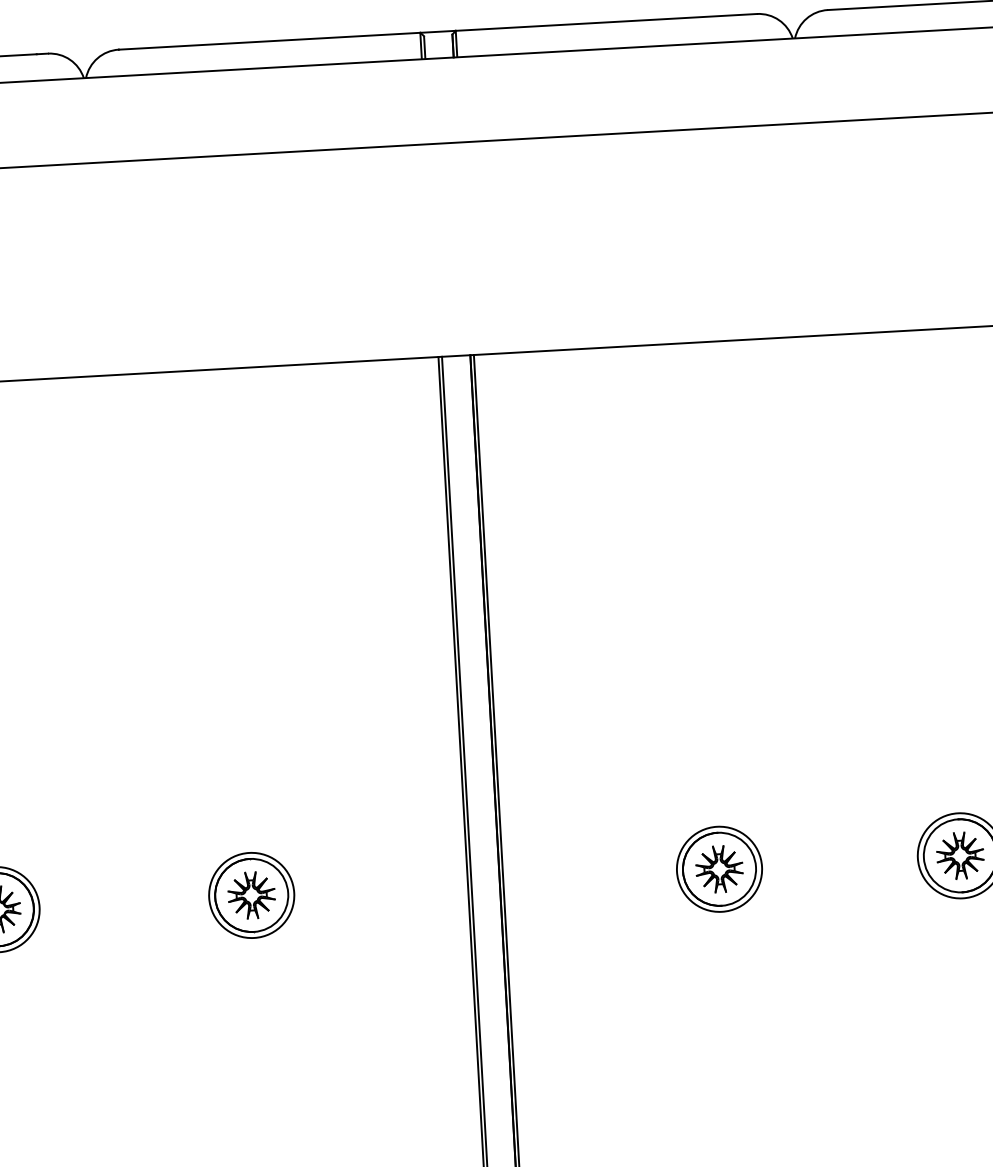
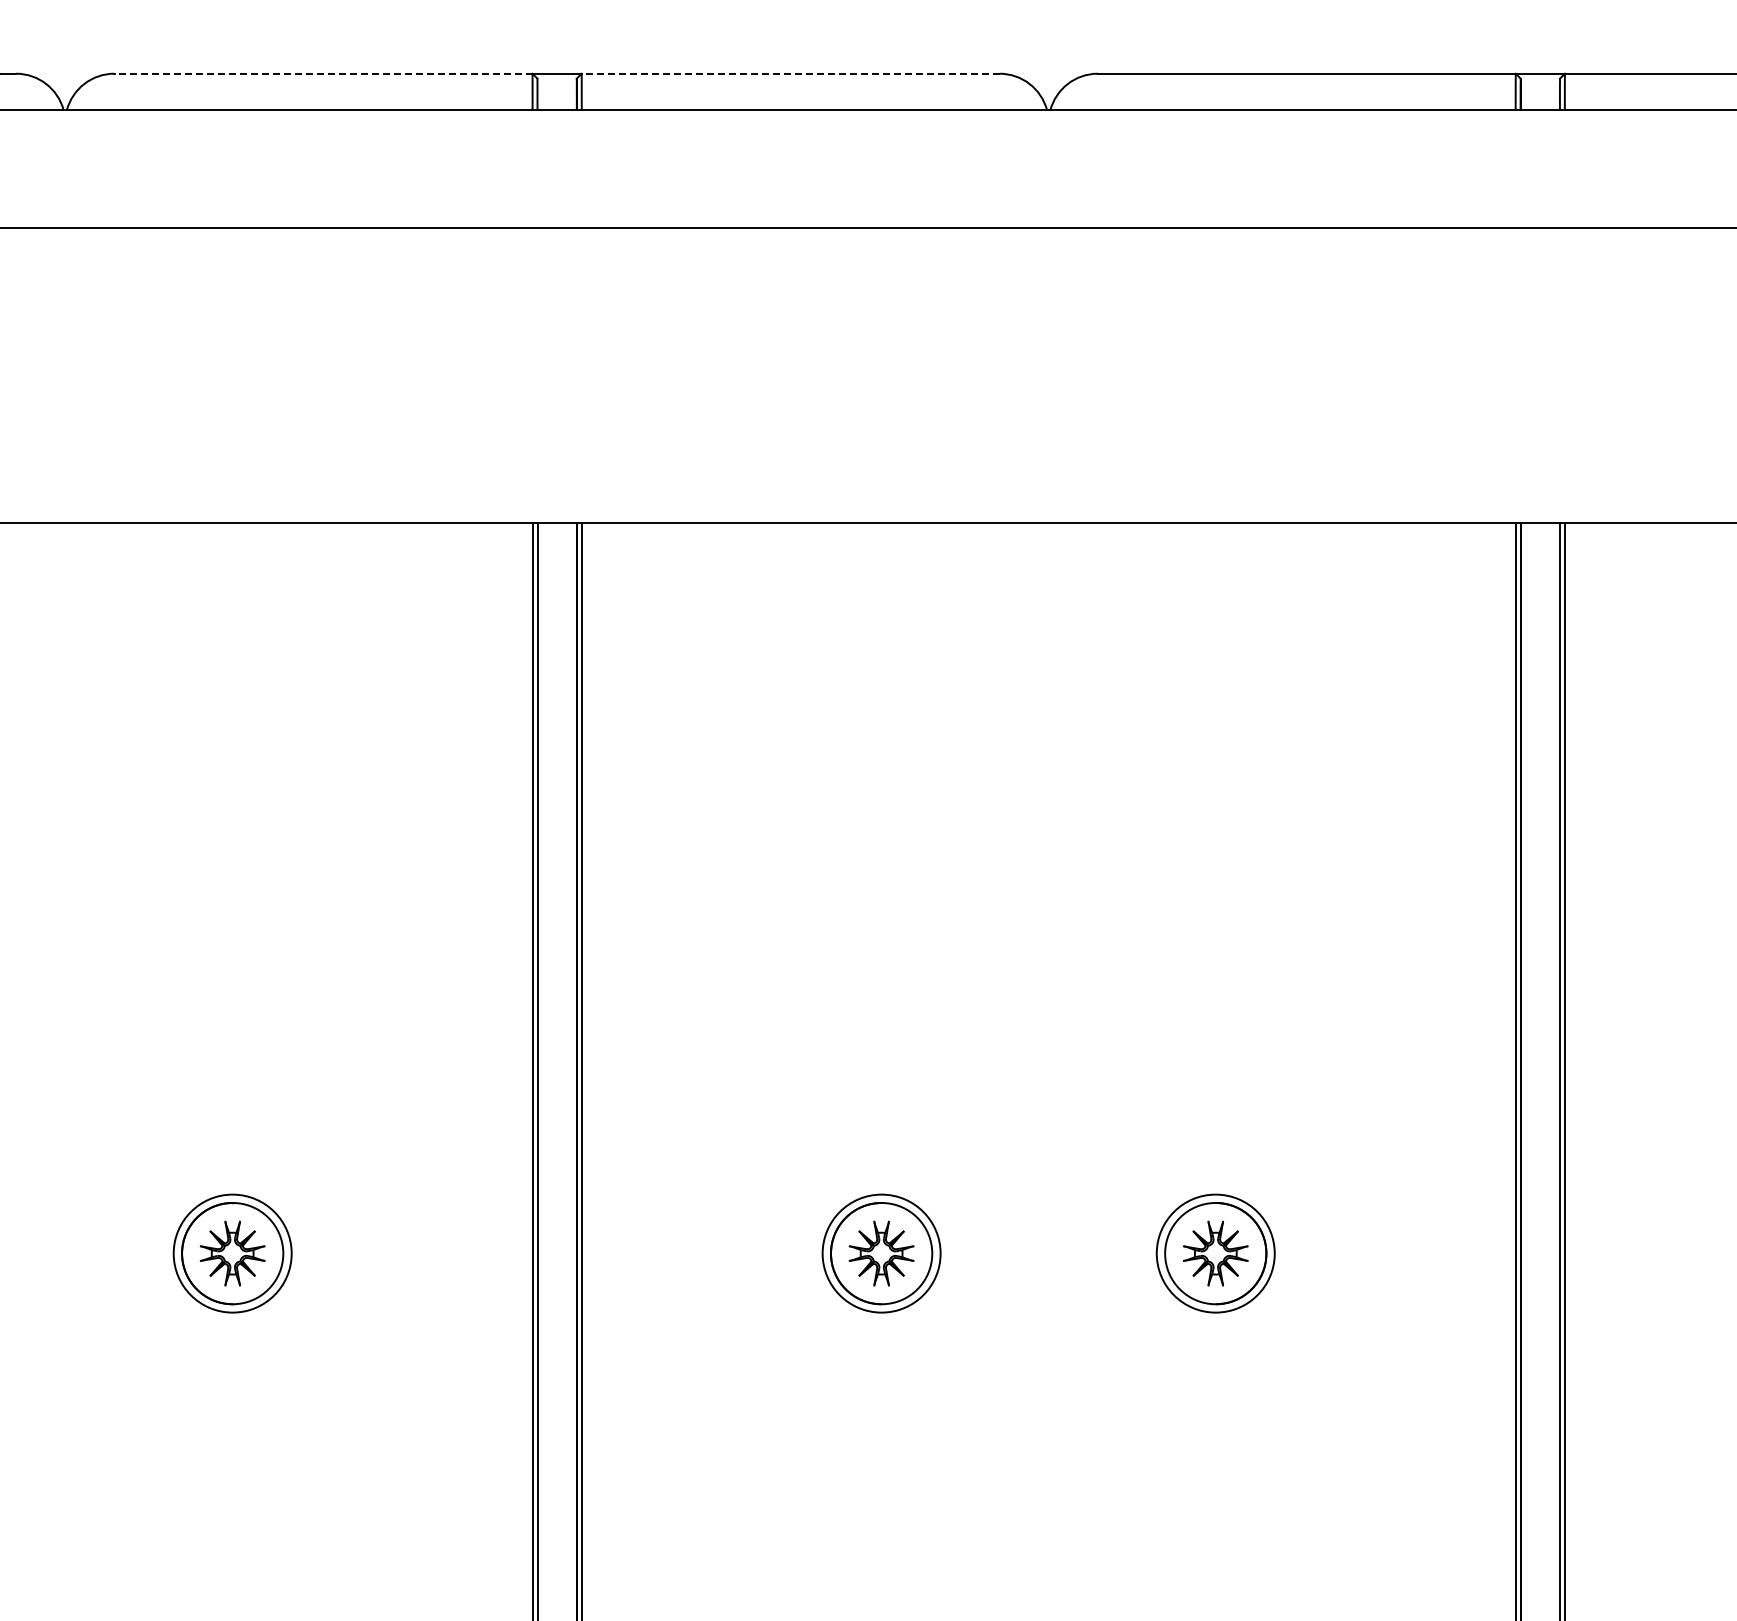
line: (606, 22) -> (790, 73), solid -> dashed
line: (269, 41) -> (323, 73), solid -> dashed

